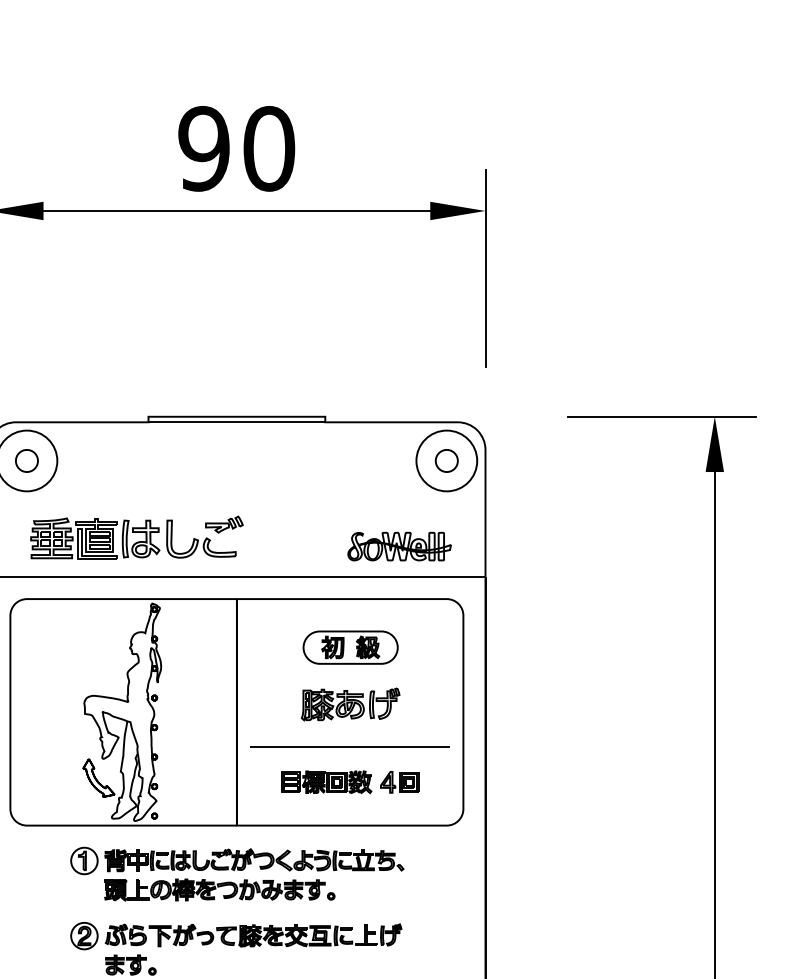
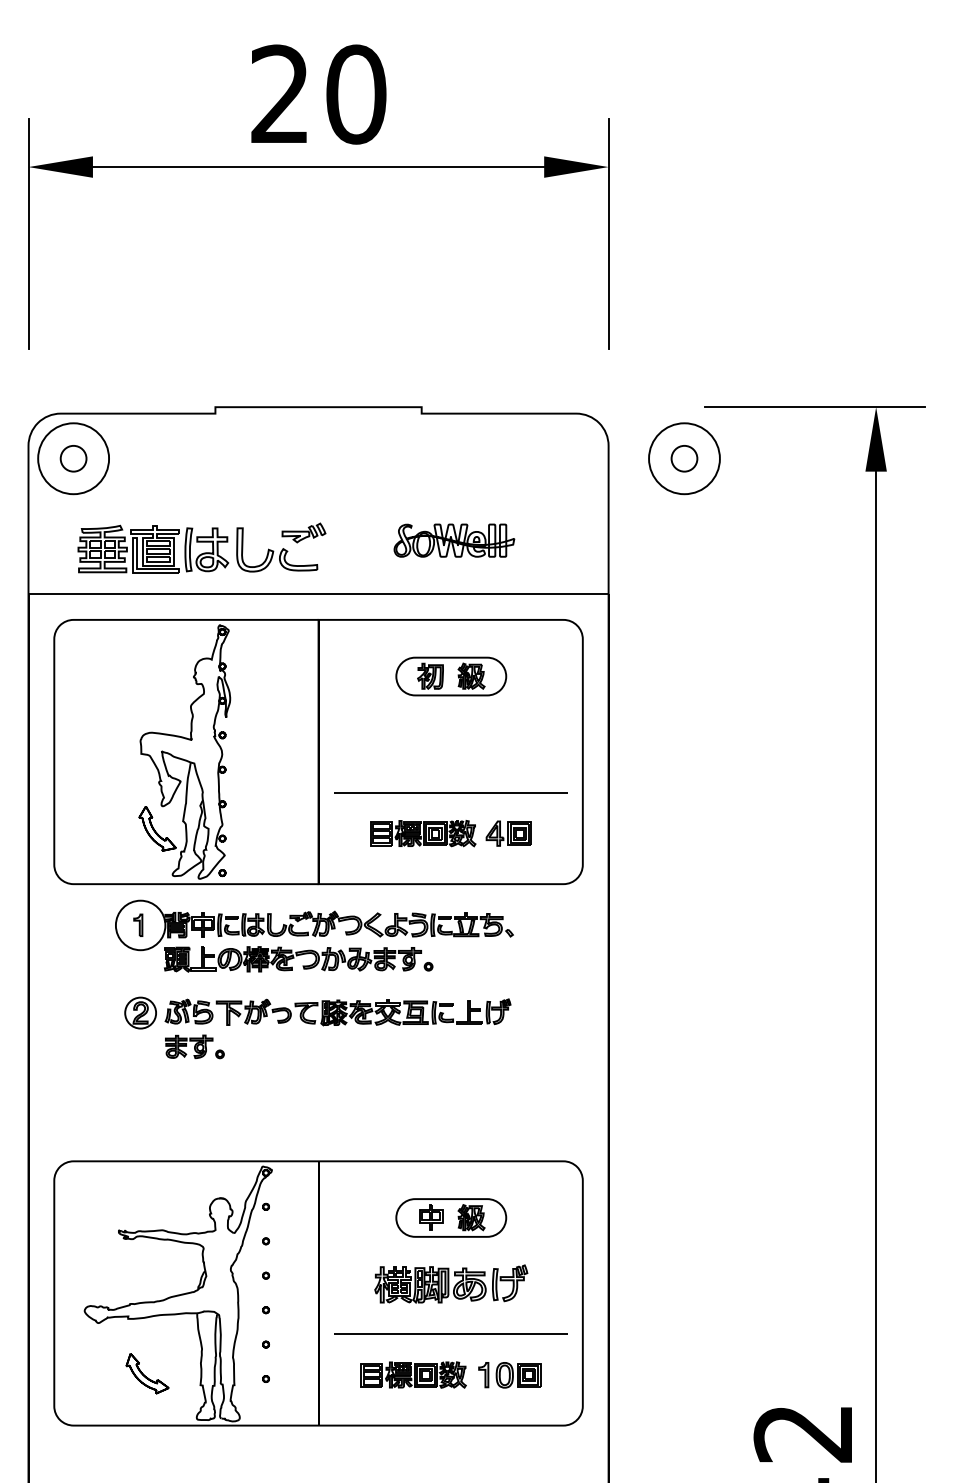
text: (204, 148) -> (280, 94), 90 -> 20
line: (236, 422) -> (318, 413), removed
part: (446, 460) -> (684, 458), moved
part: (399, 546) -> (454, 540), moved
part: (350, 704) -> (451, 742), removed
circle: (84, 860) -> (140, 924), size x1.6

